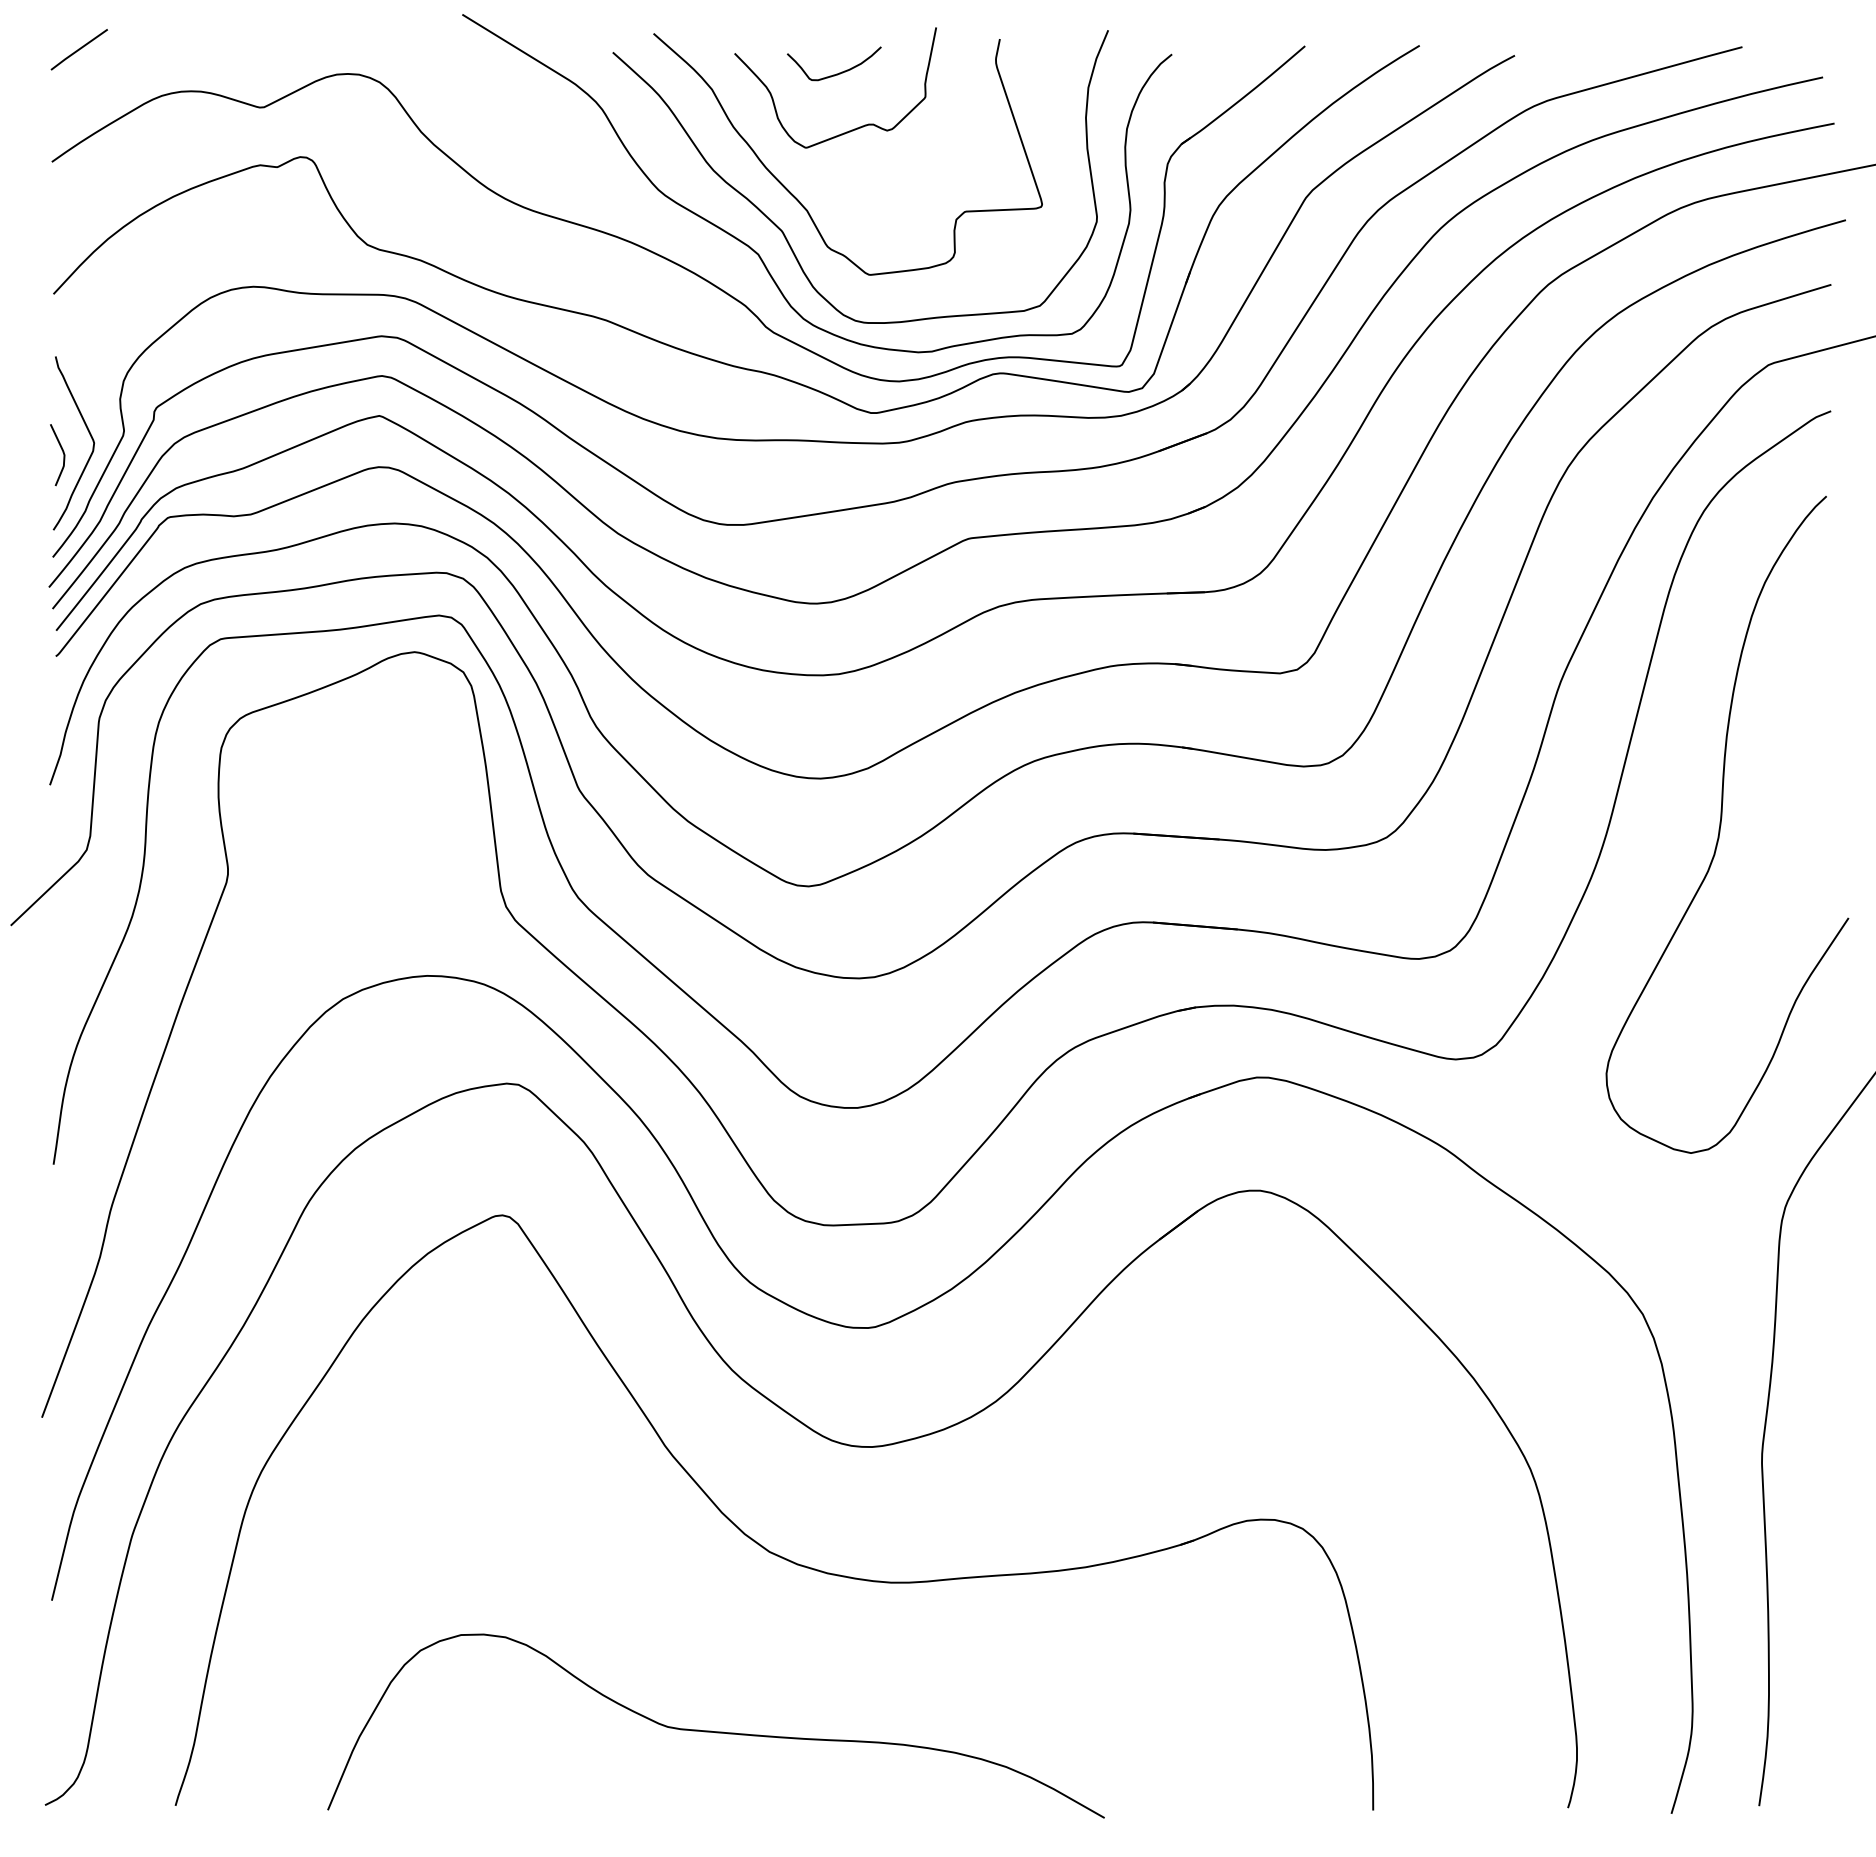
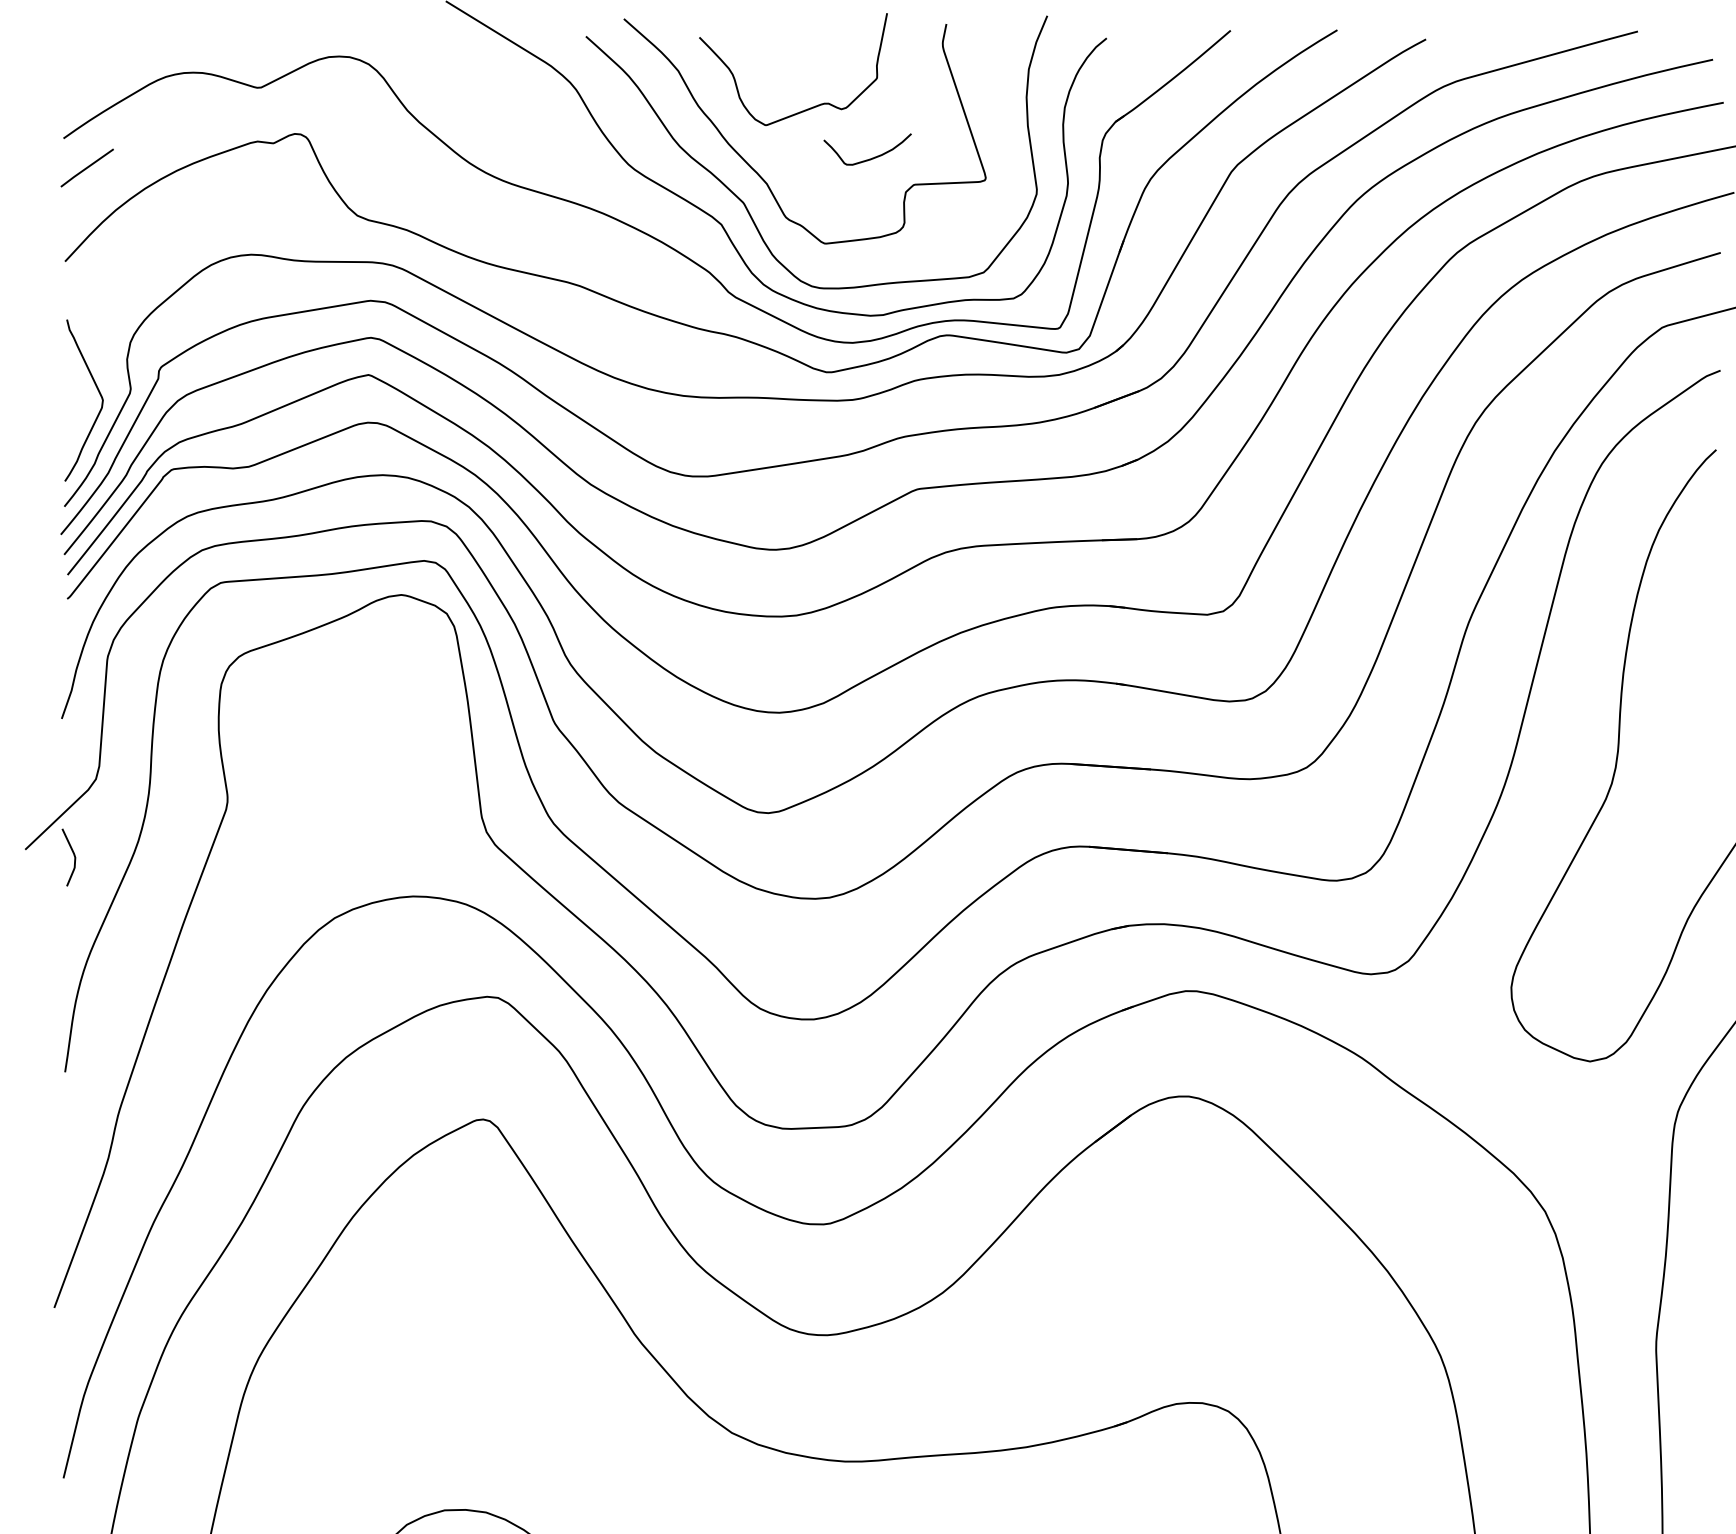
line: (78, 49) -> (86, 167), moved
curve: (836, 73) -> (869, 158), moved
curve: (62, 452) -> (73, 855), moved

